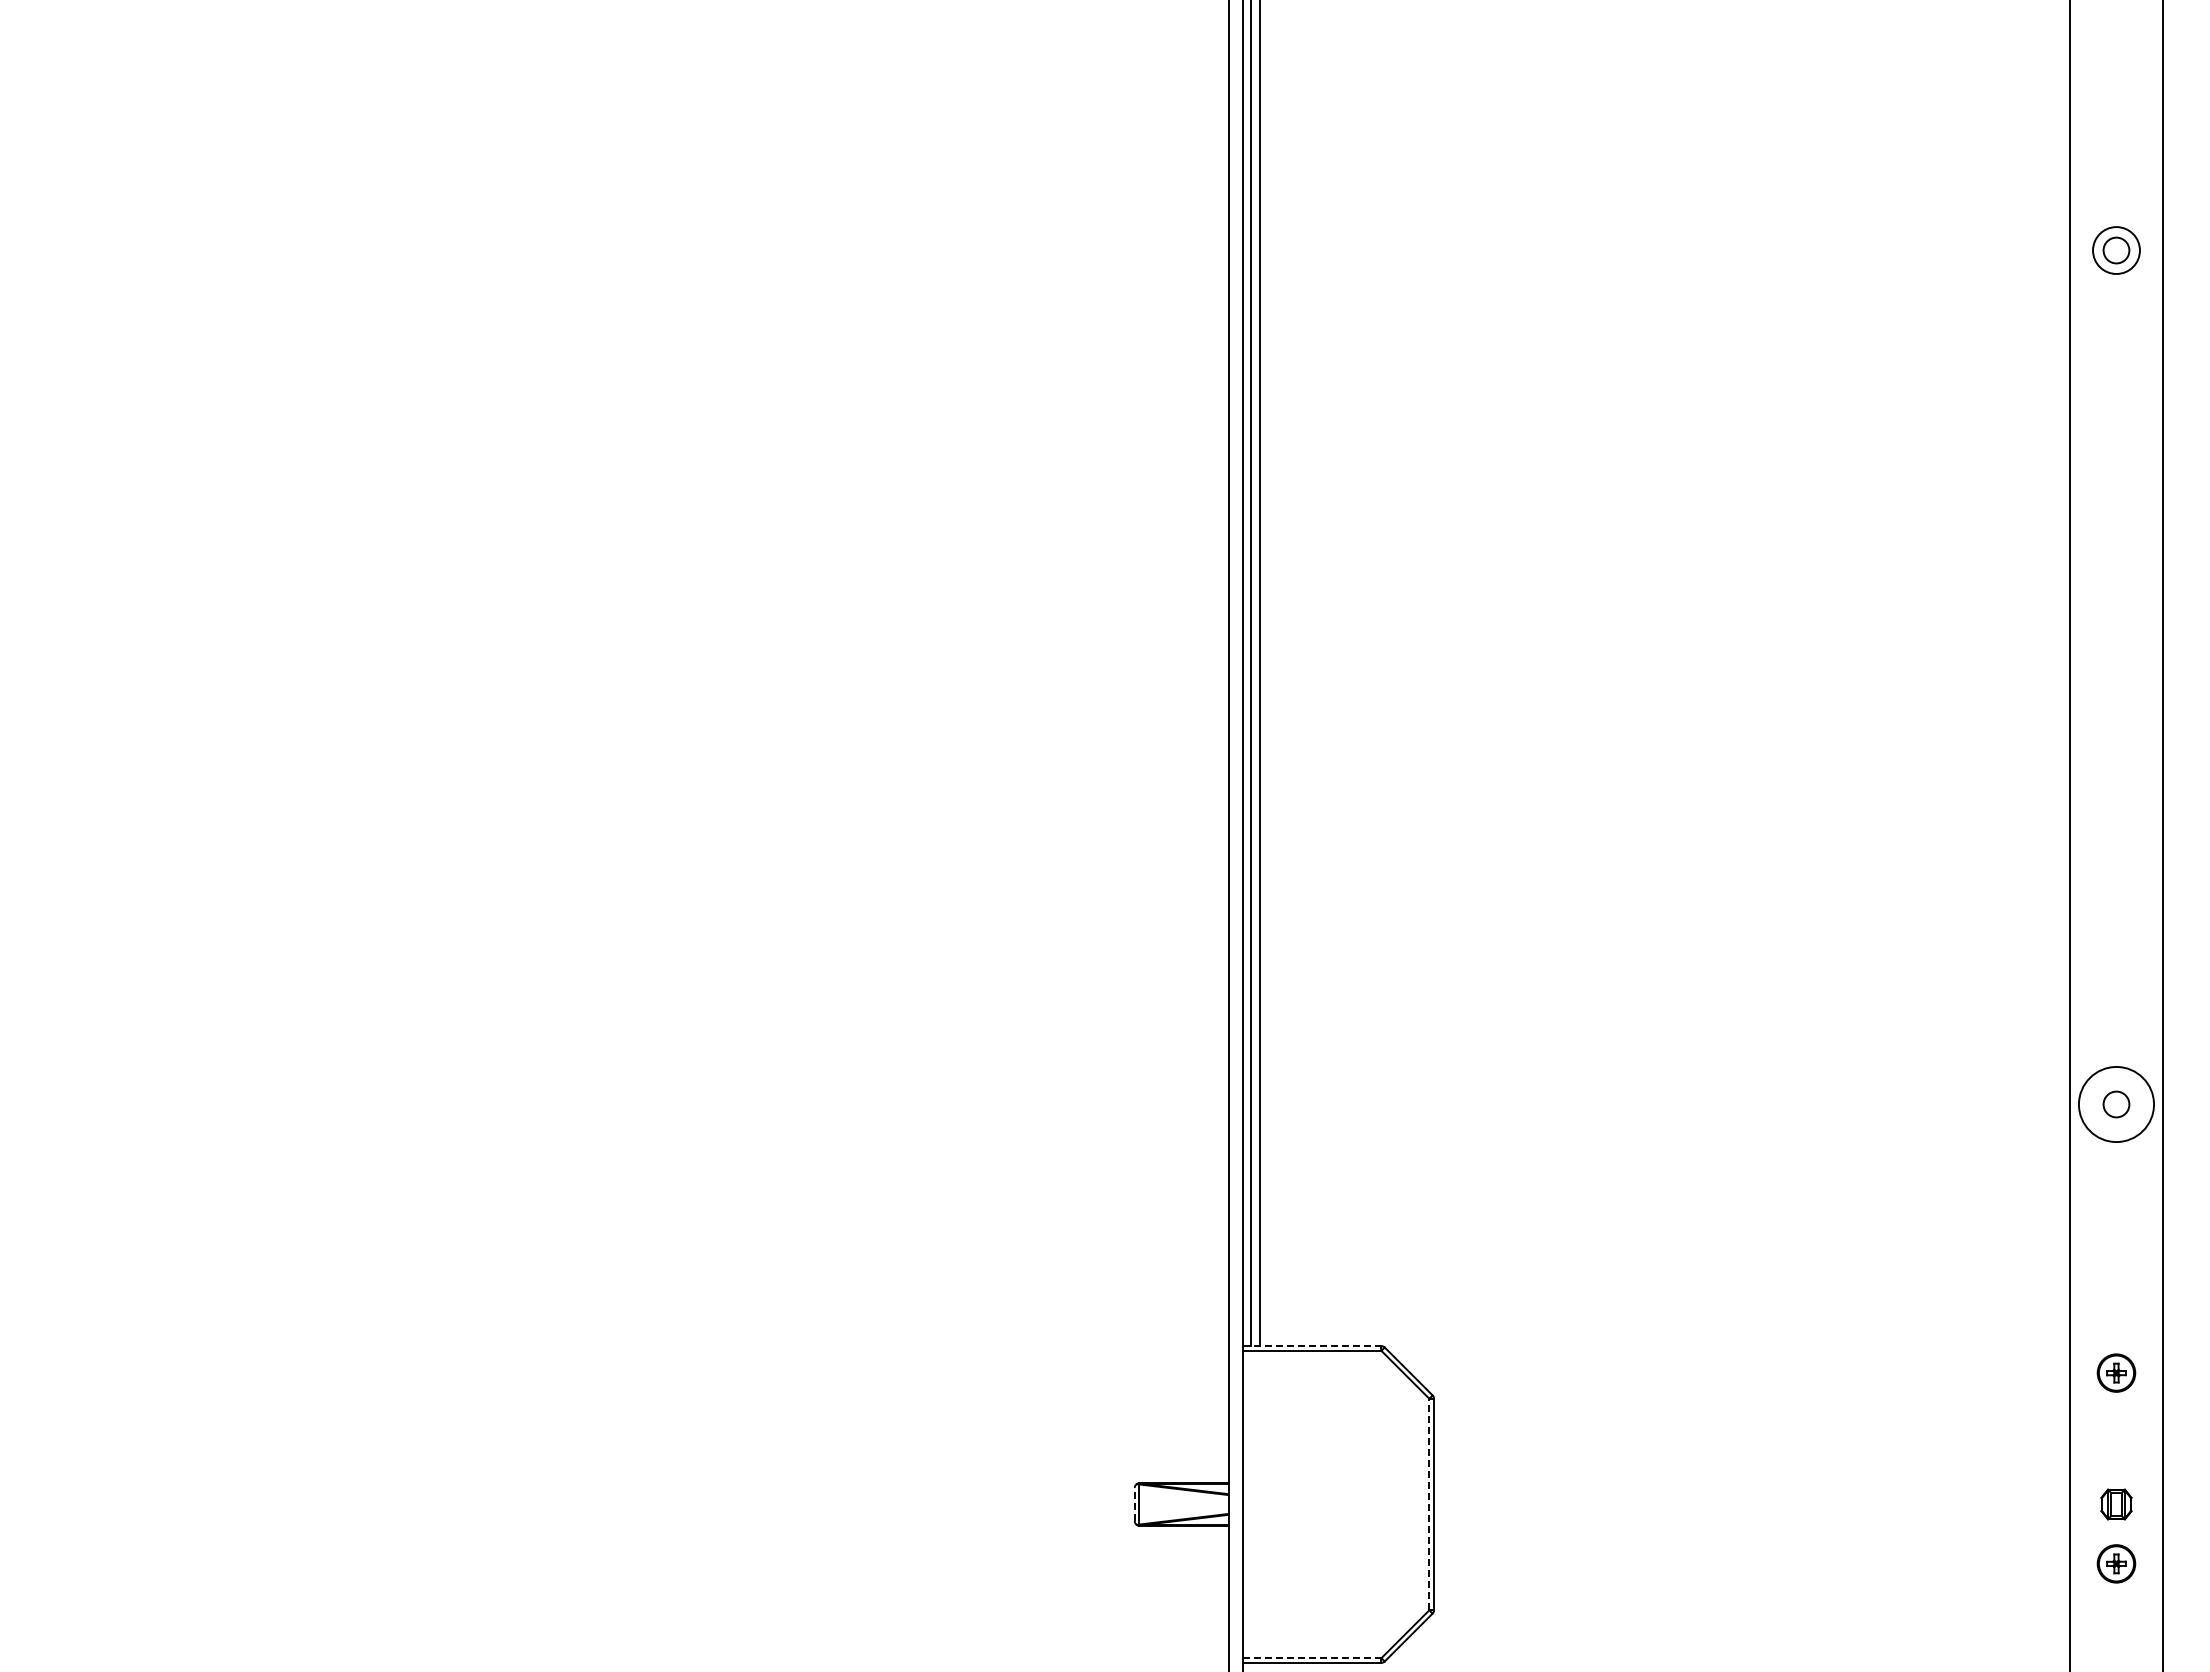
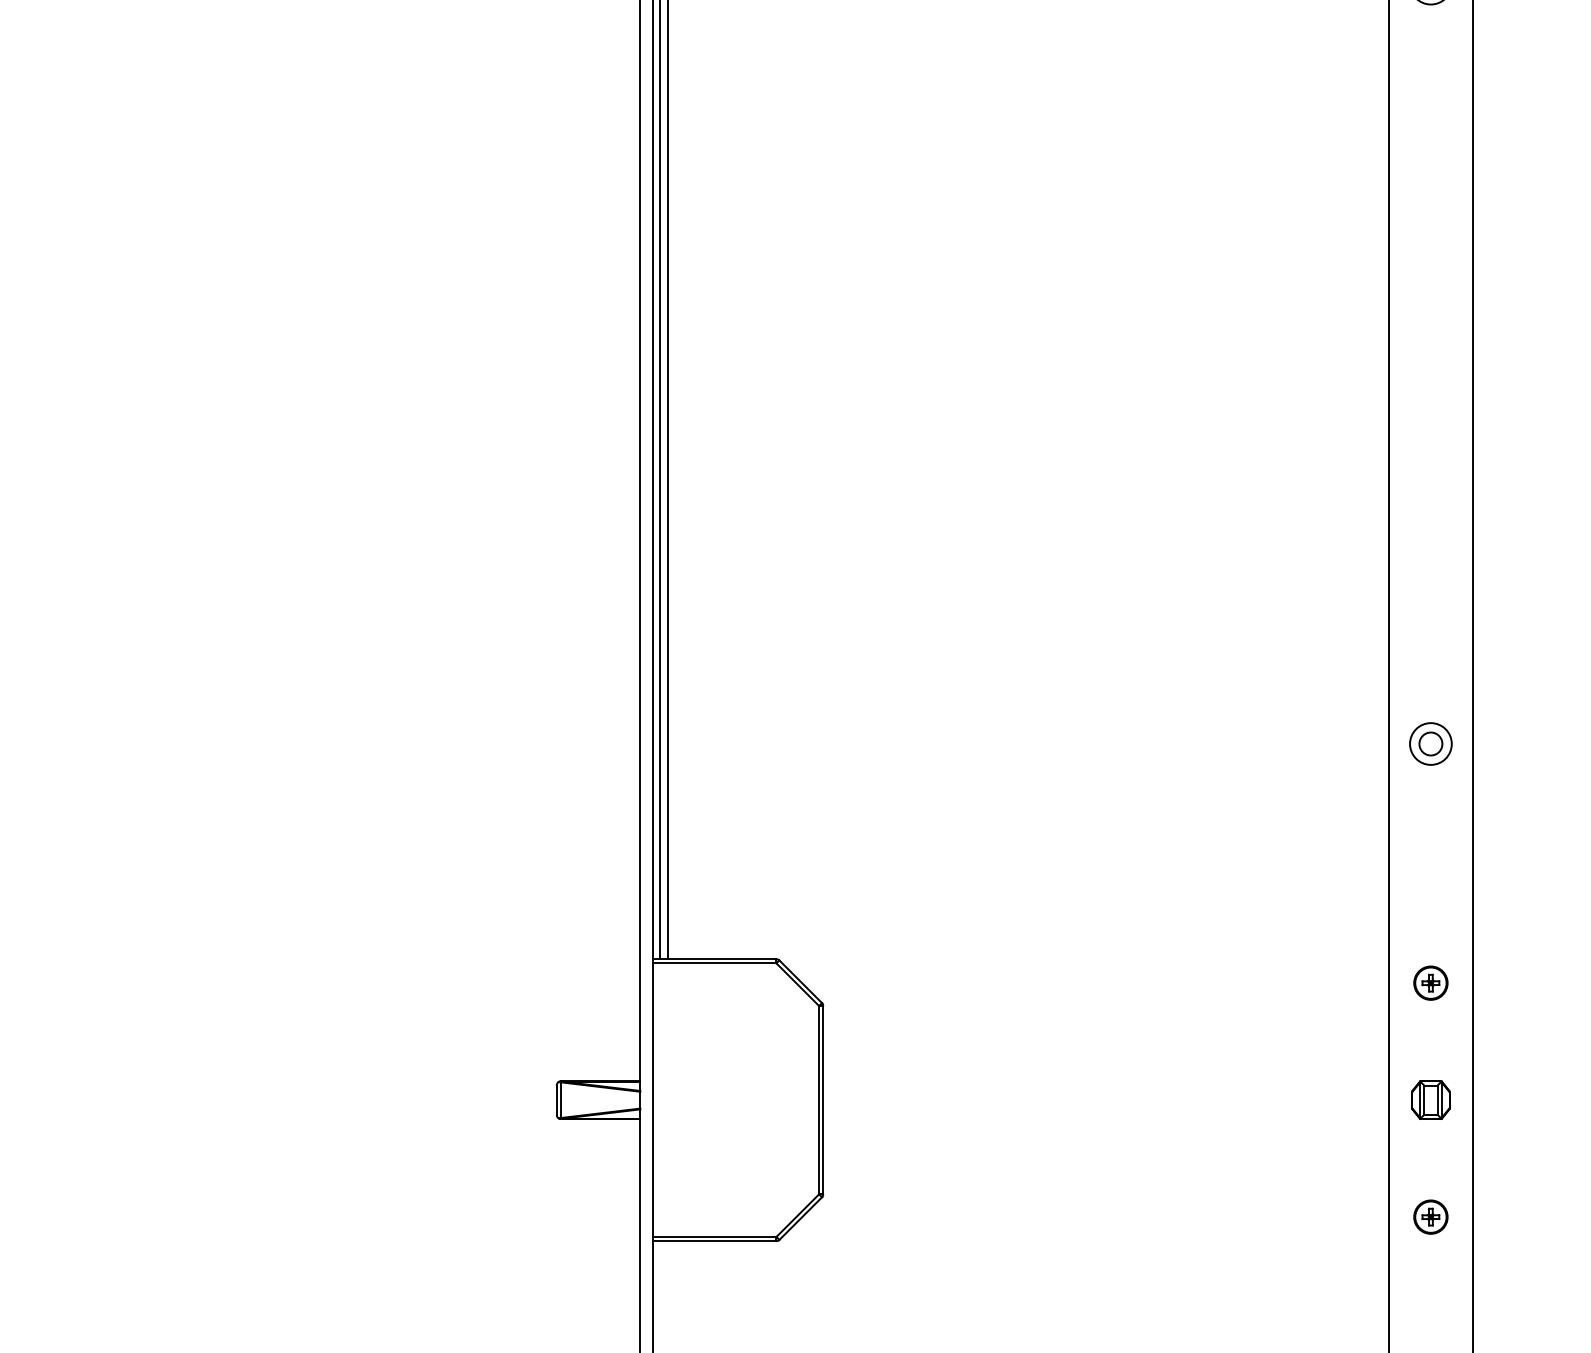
circle: (2116, 1104) -> (1430, 744), size x0.62
line: (1312, 1346) -> (715, 959), dashed -> solid
line: (1134, 1504) -> (556, 1100), dashed -> solid
line: (1429, 1504) -> (819, 1100), dashed -> solid
part: (2116, 1504) -> (1430, 1100), size x1.43
part: (2116, 1563) -> (1430, 1216), moved
line: (1312, 1658) -> (715, 1237), dashed -> solid

